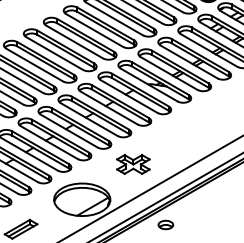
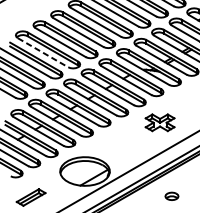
line: (34, 65) -> (42, 53), solid -> dashed
part: (133, 164) -> (160, 122), moved
part: (165, 224) -> (171, 195), moved

